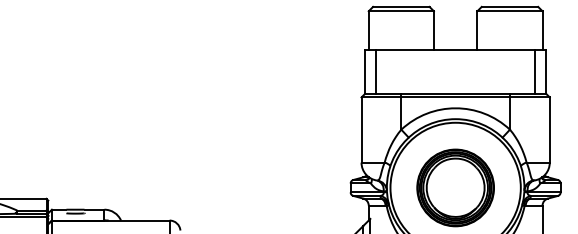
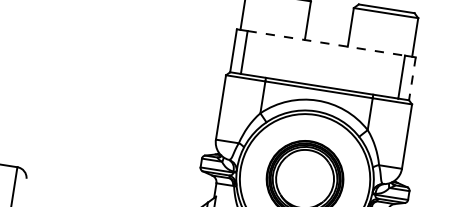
line: (455, 50) -> (326, 43), solid -> dashed
line: (546, 72) -> (412, 79), solid -> dashed

